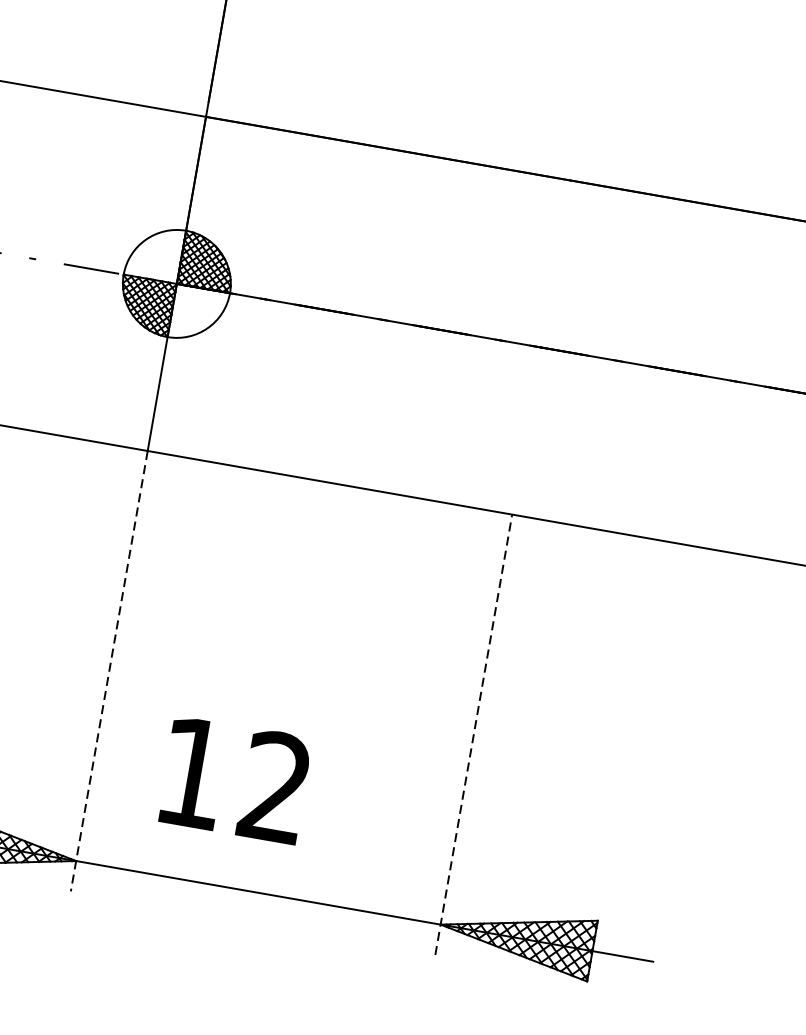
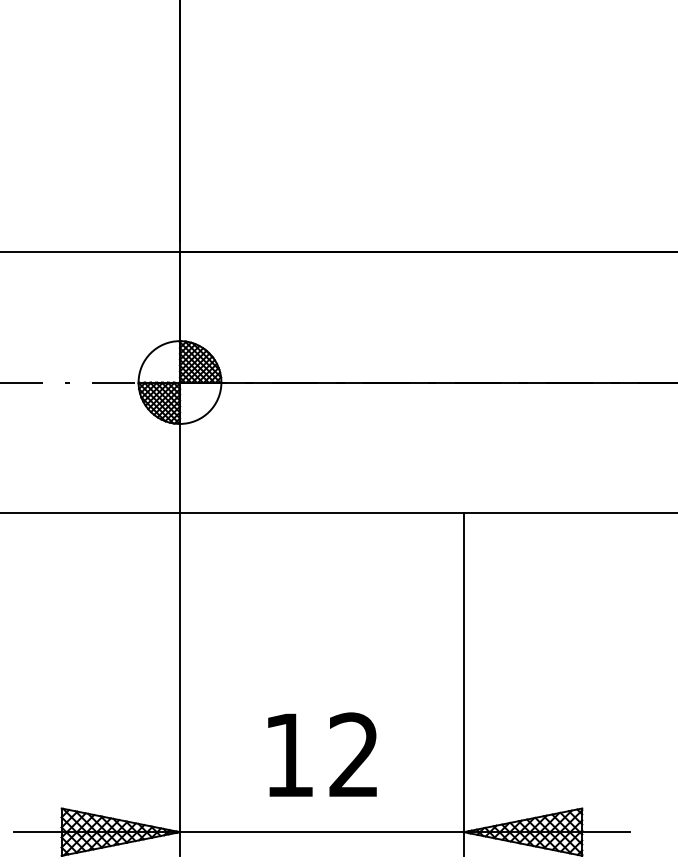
line: (109, 671) -> (180, 684), dashed -> solid
line: (473, 735) -> (463, 684), dashed -> solid
text: (235, 779) -> (322, 754), moved

